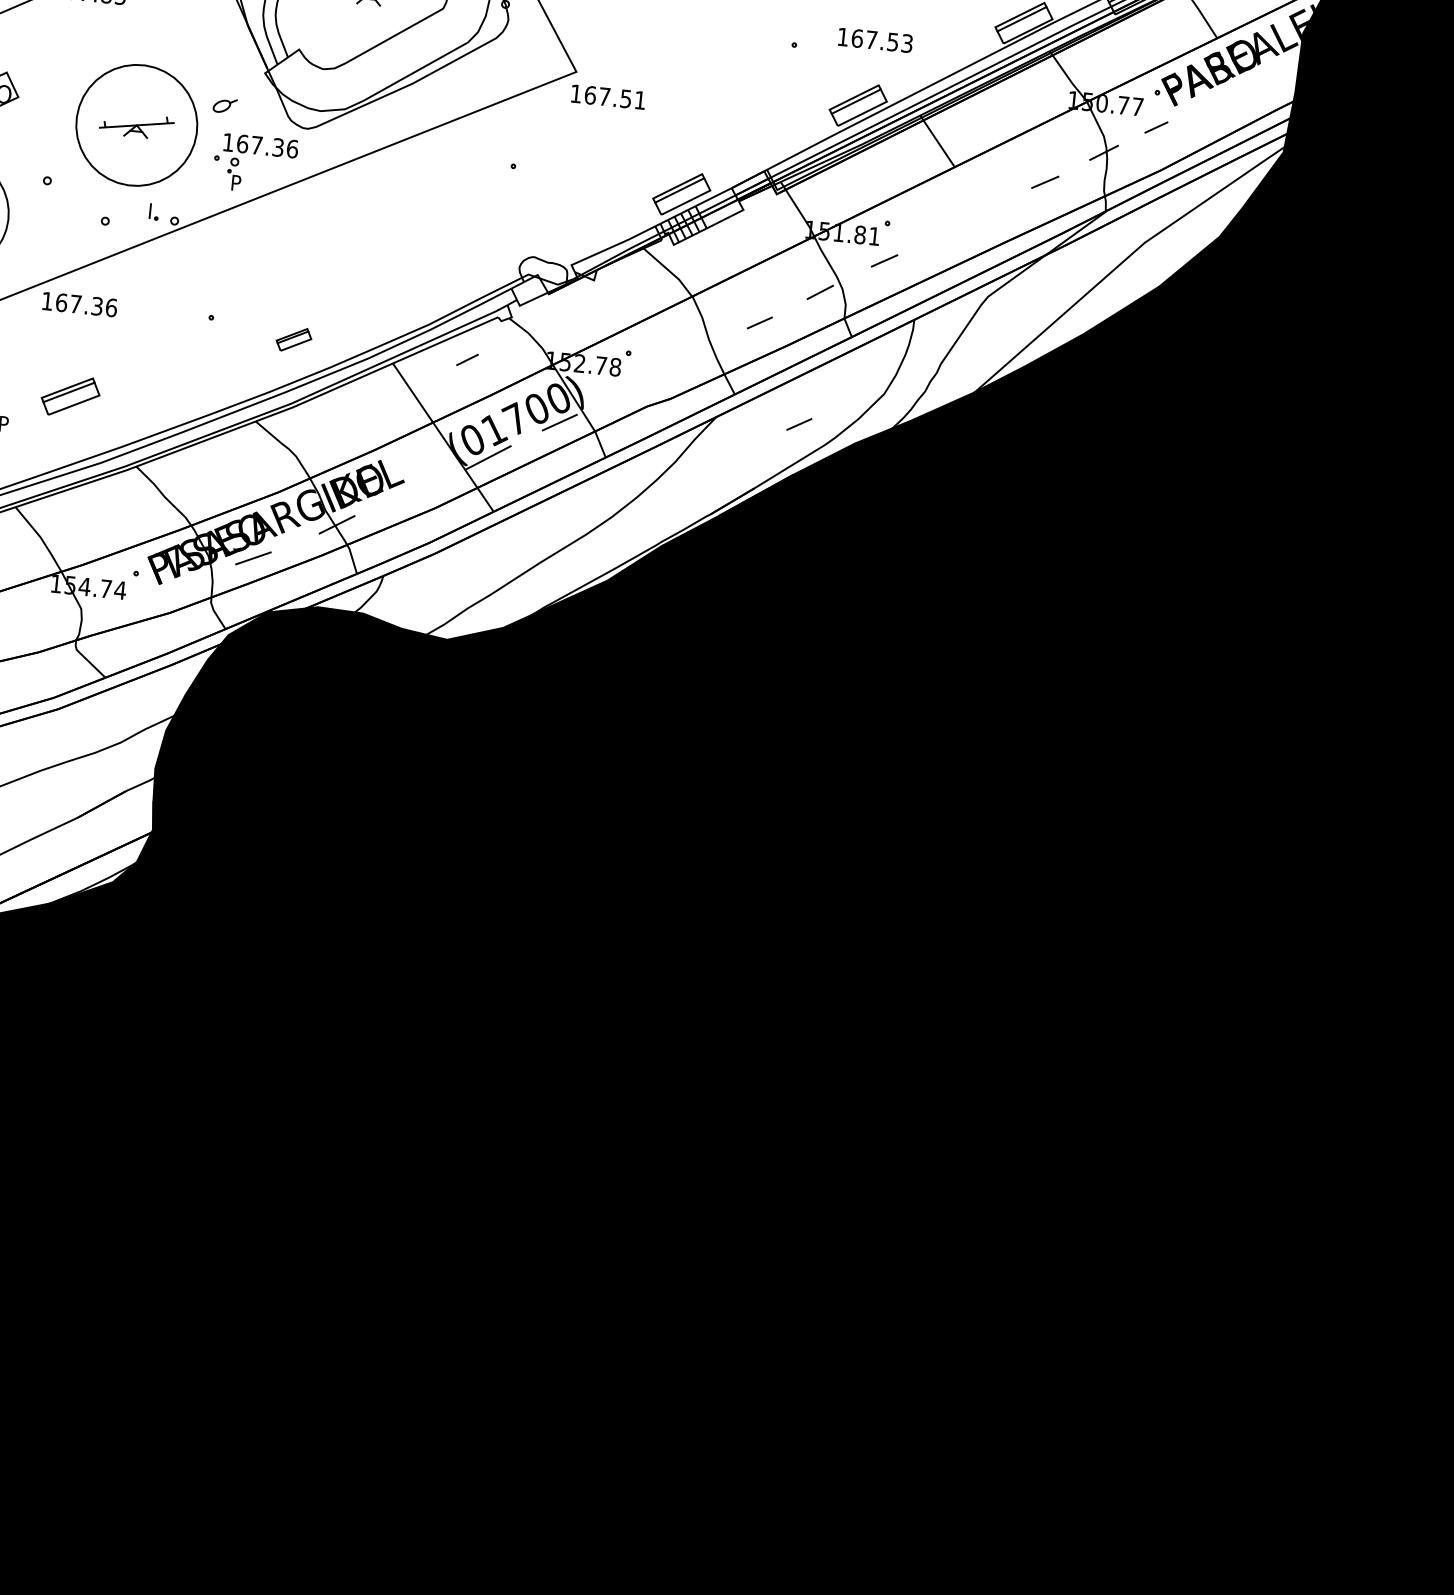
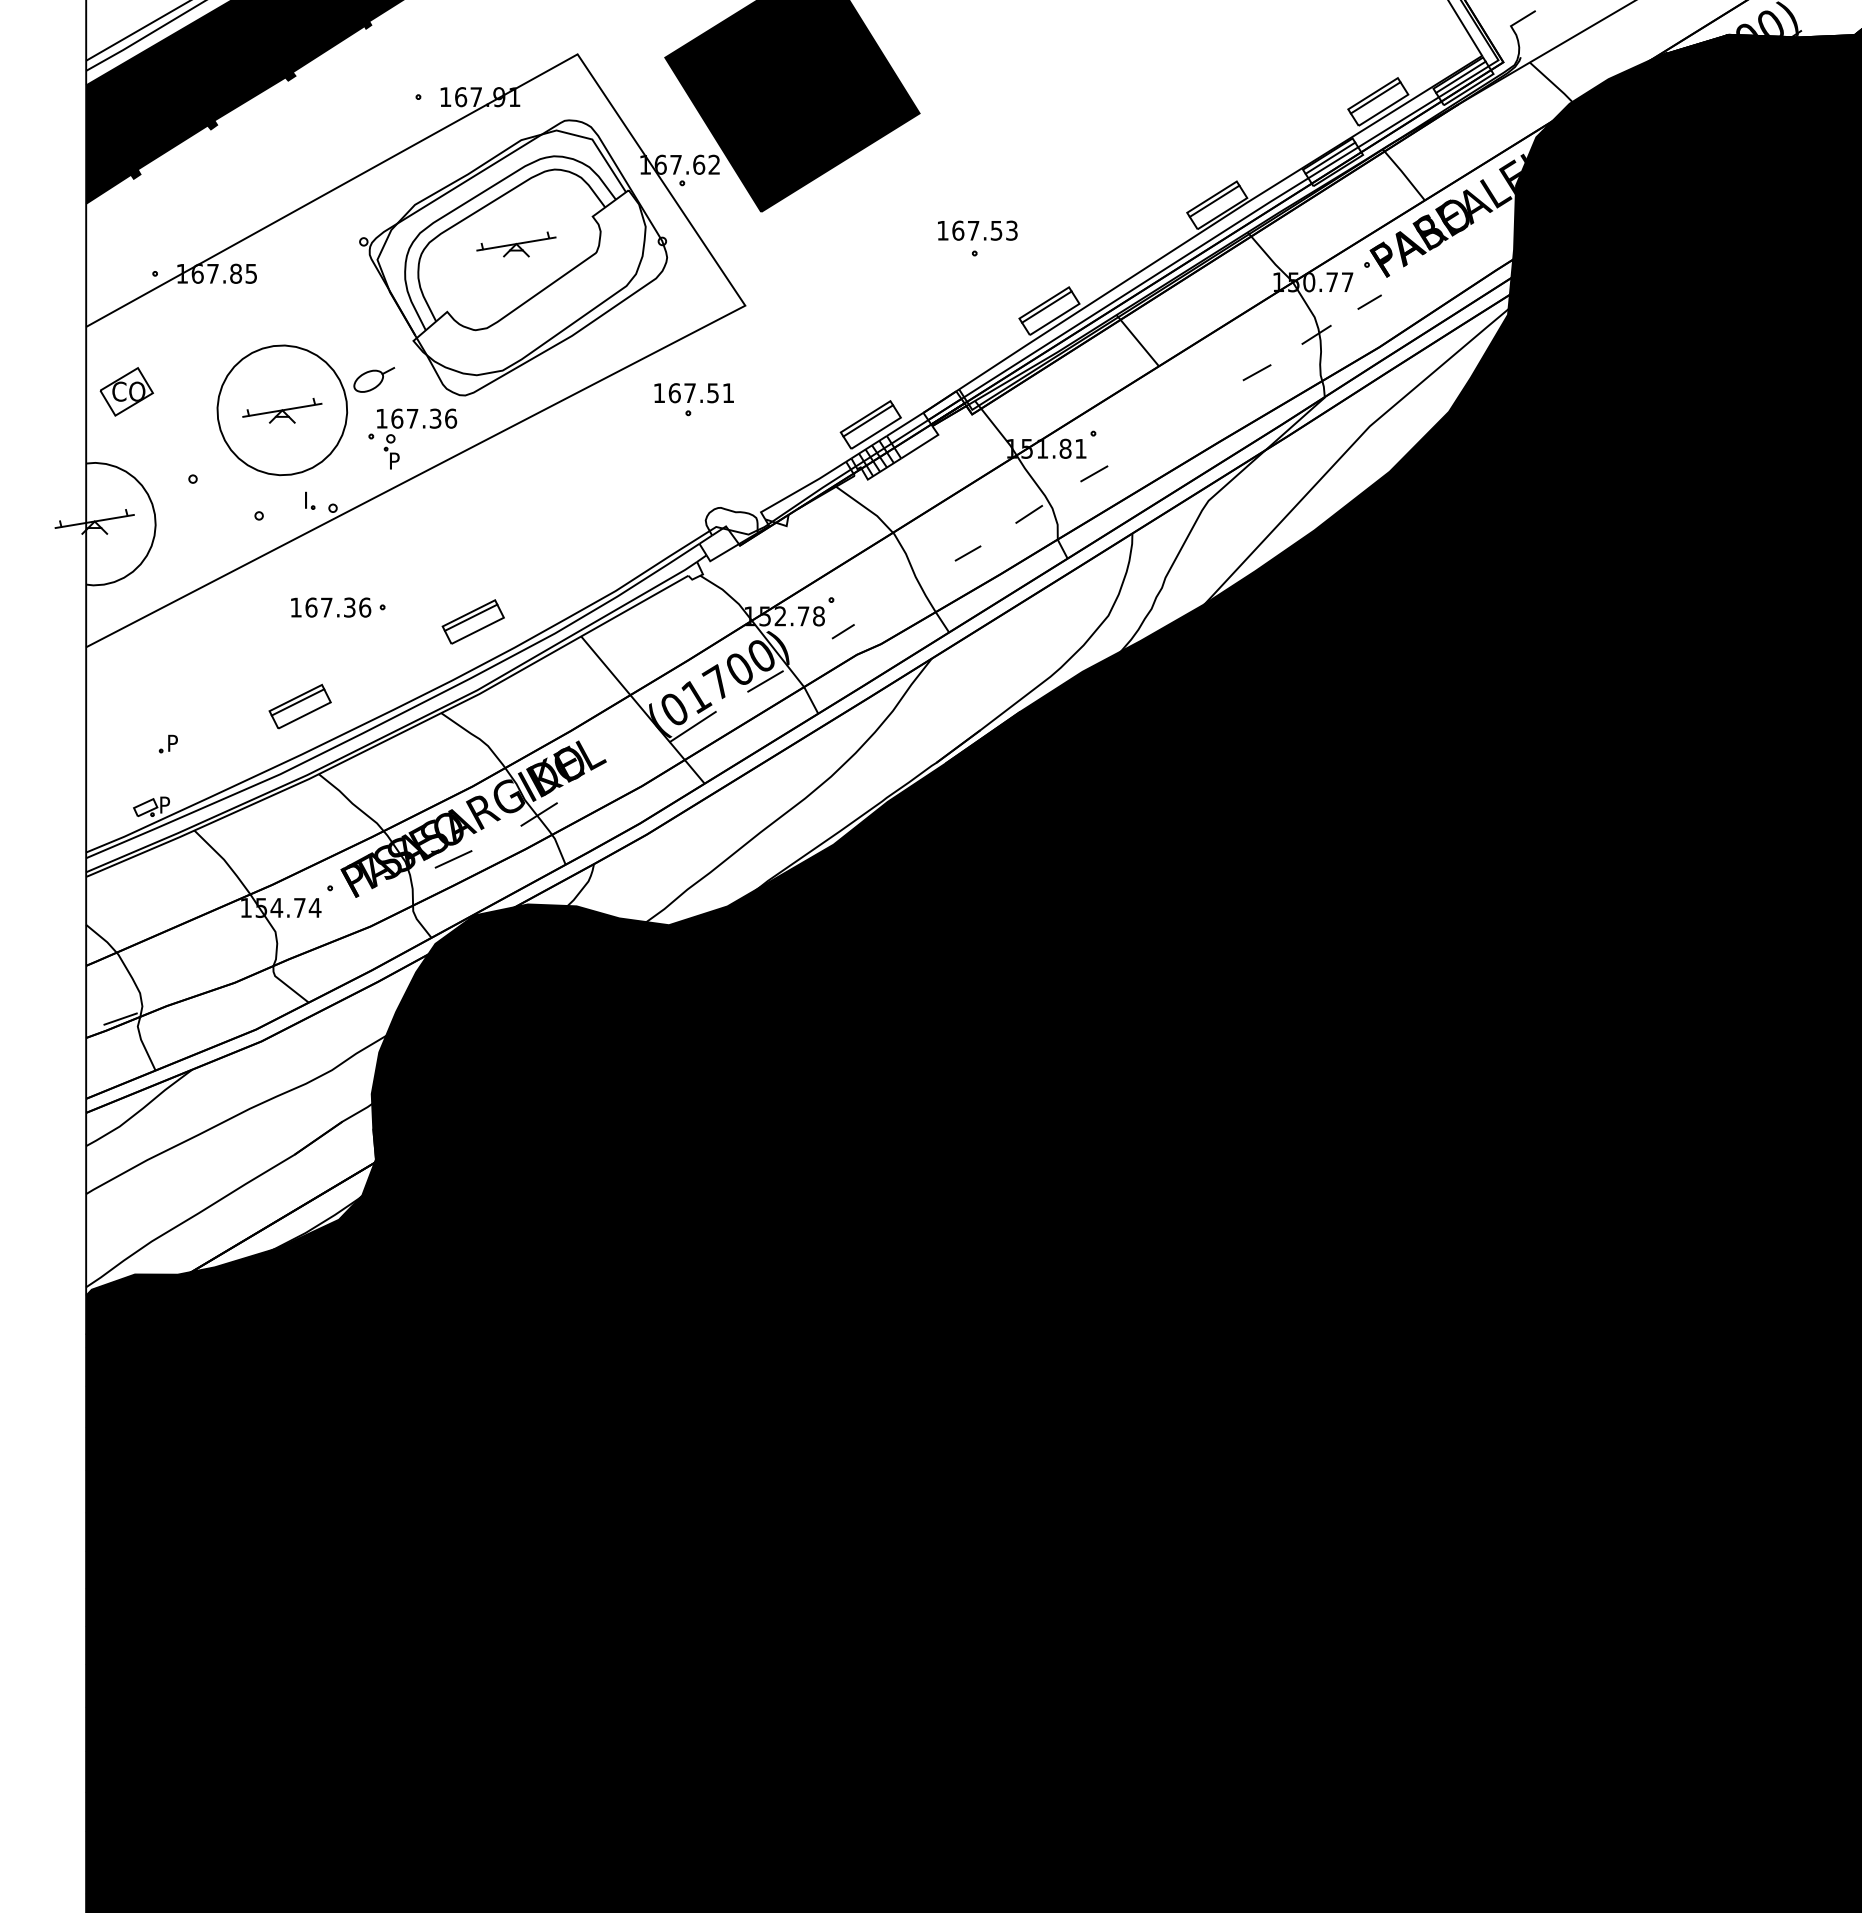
text: (875, 40) -> (977, 230), moved
text: (607, 97) -> (693, 393), moved
part: (225, 105) -> (374, 379), size x1.67
text: (80, 304) -> (331, 607), moved
part: (293, 339) -> (472, 621), size x1.67
line: (466, 359) -> (842, 631), moved
part: (70, 396) -> (299, 706), moved
line: (798, 424) -> (1020, 657), removed

